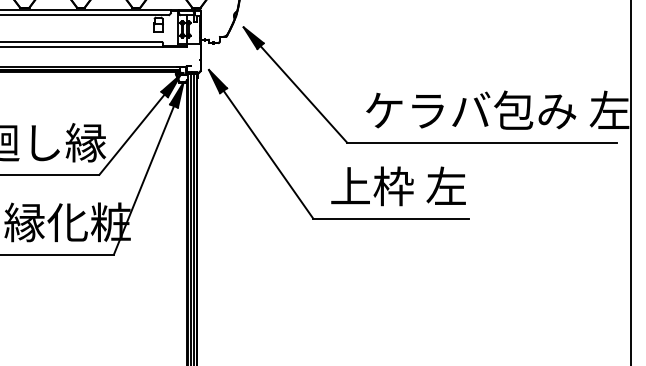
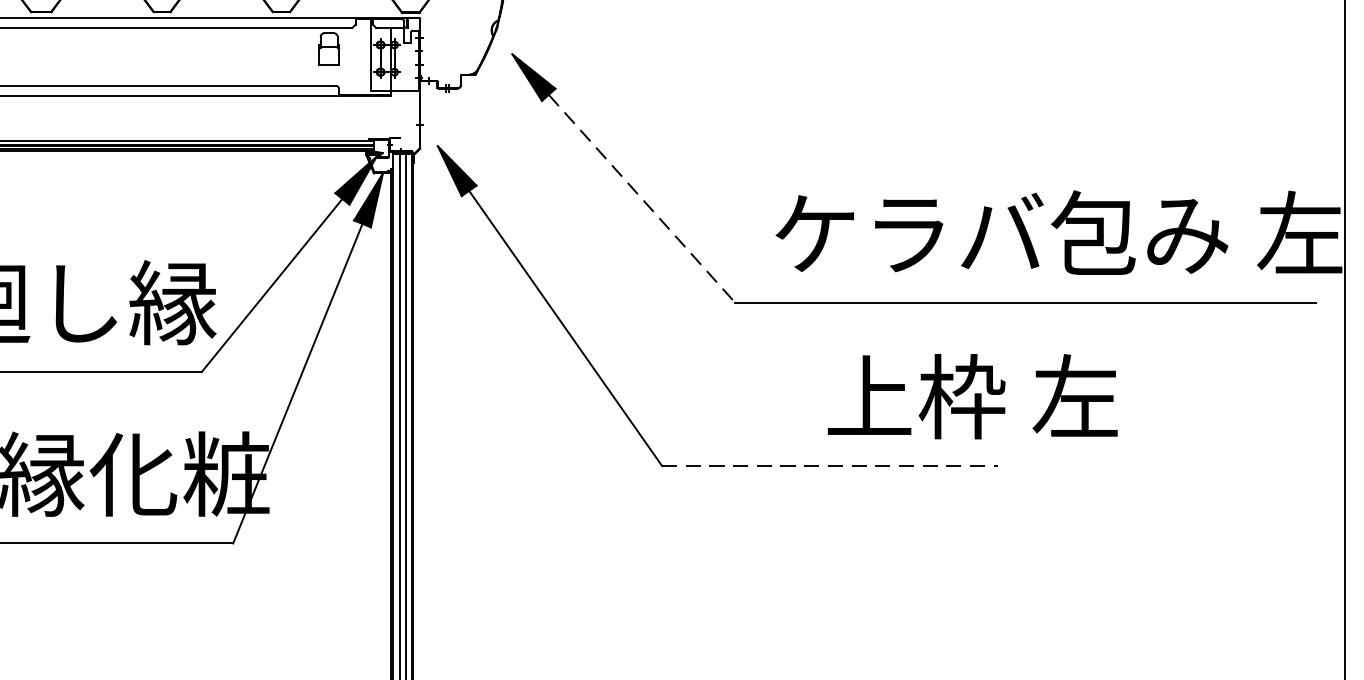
line: (303, 94) -> (641, 198), solid -> dashed
text: (398, 186) -> (972, 396), moved
line: (391, 218) -> (830, 465), solid -> dashed

